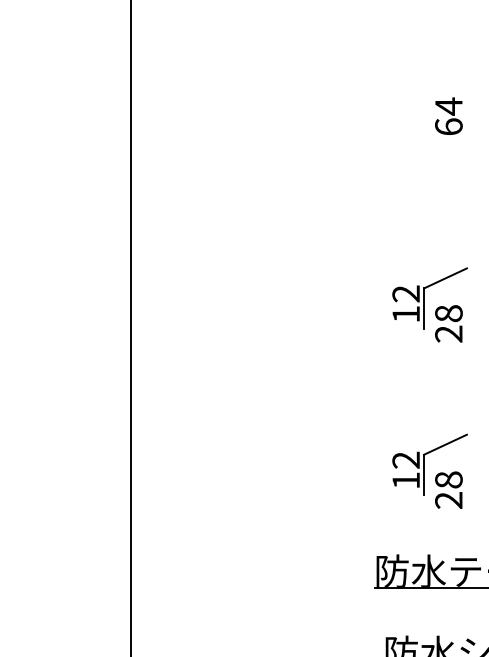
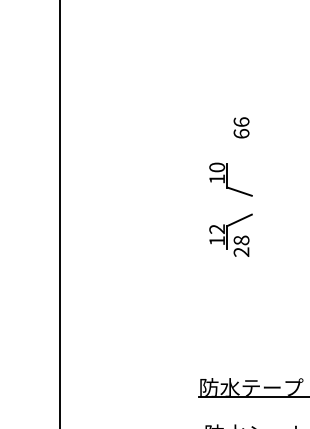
text: (448, 107) -> (241, 122), 64 -> 66
part: (429, 206) -> (230, 179), added
part: (429, 469) -> (230, 329), removed

